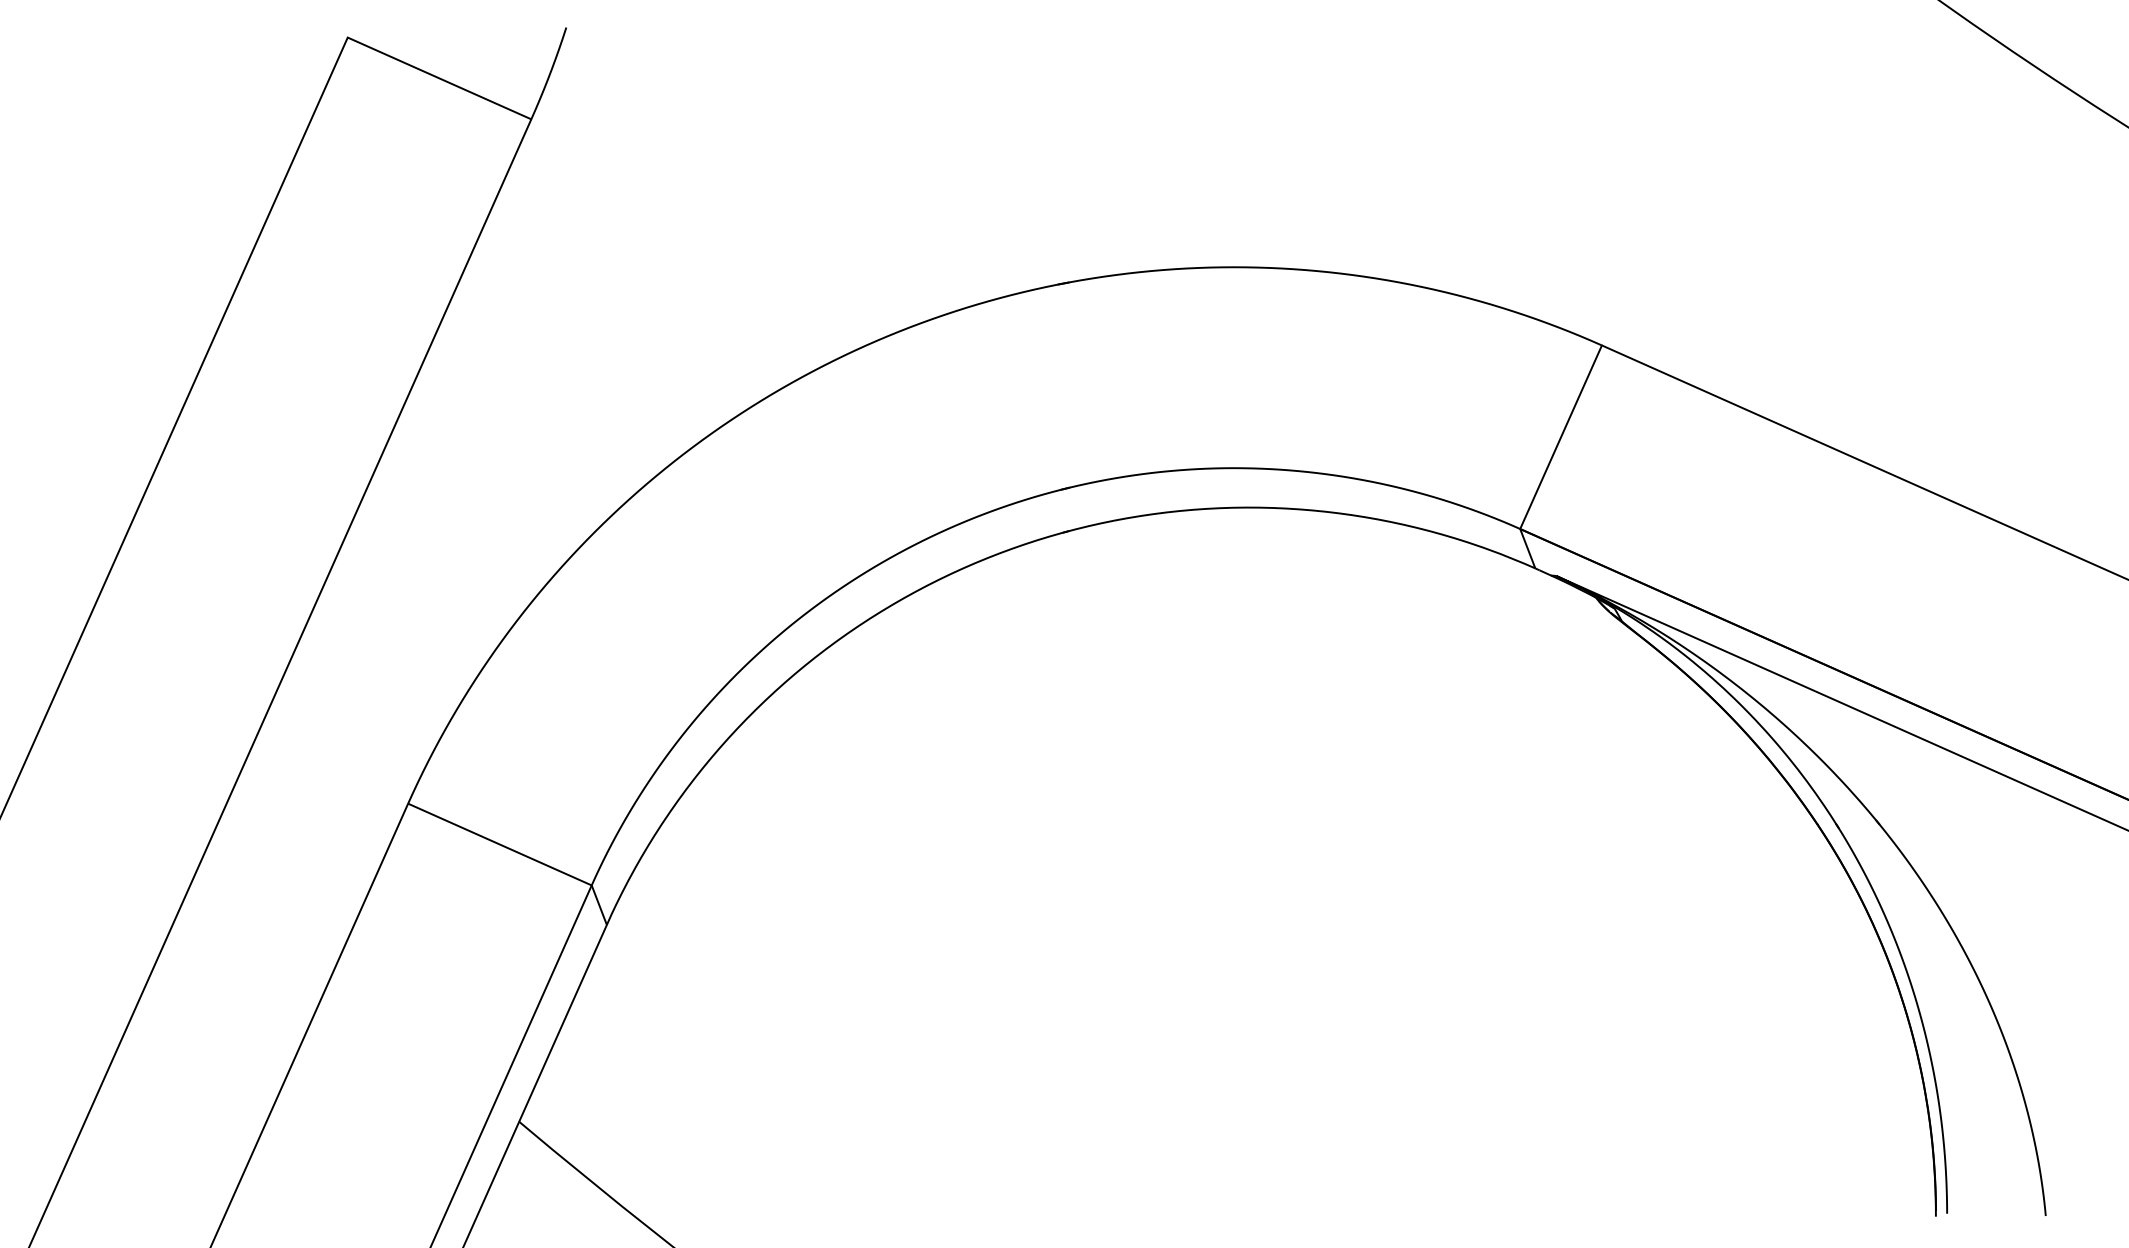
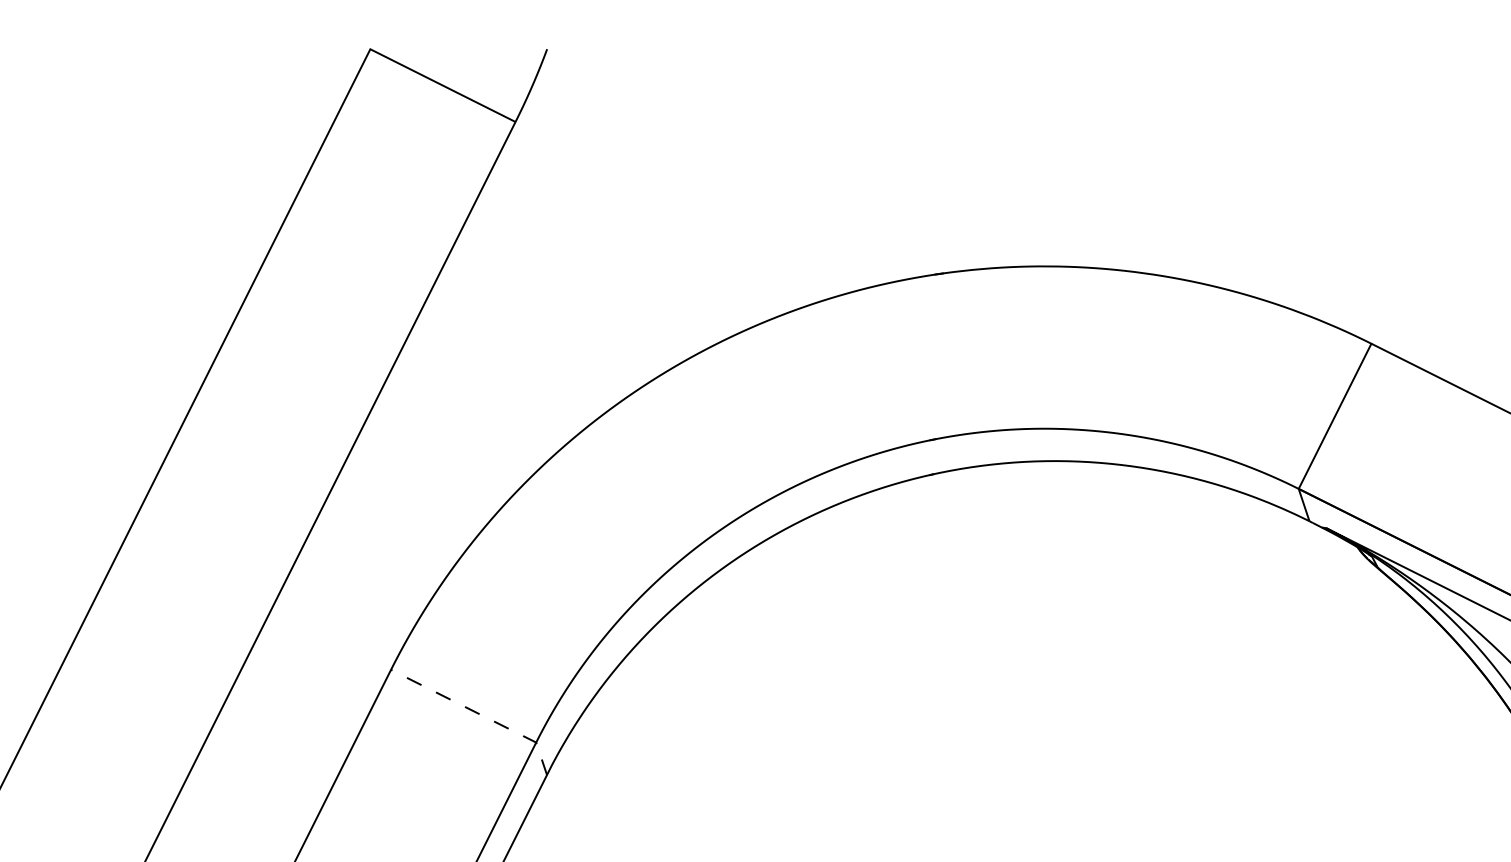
line: (519, 853) -> (479, 714), solid -> dashed

